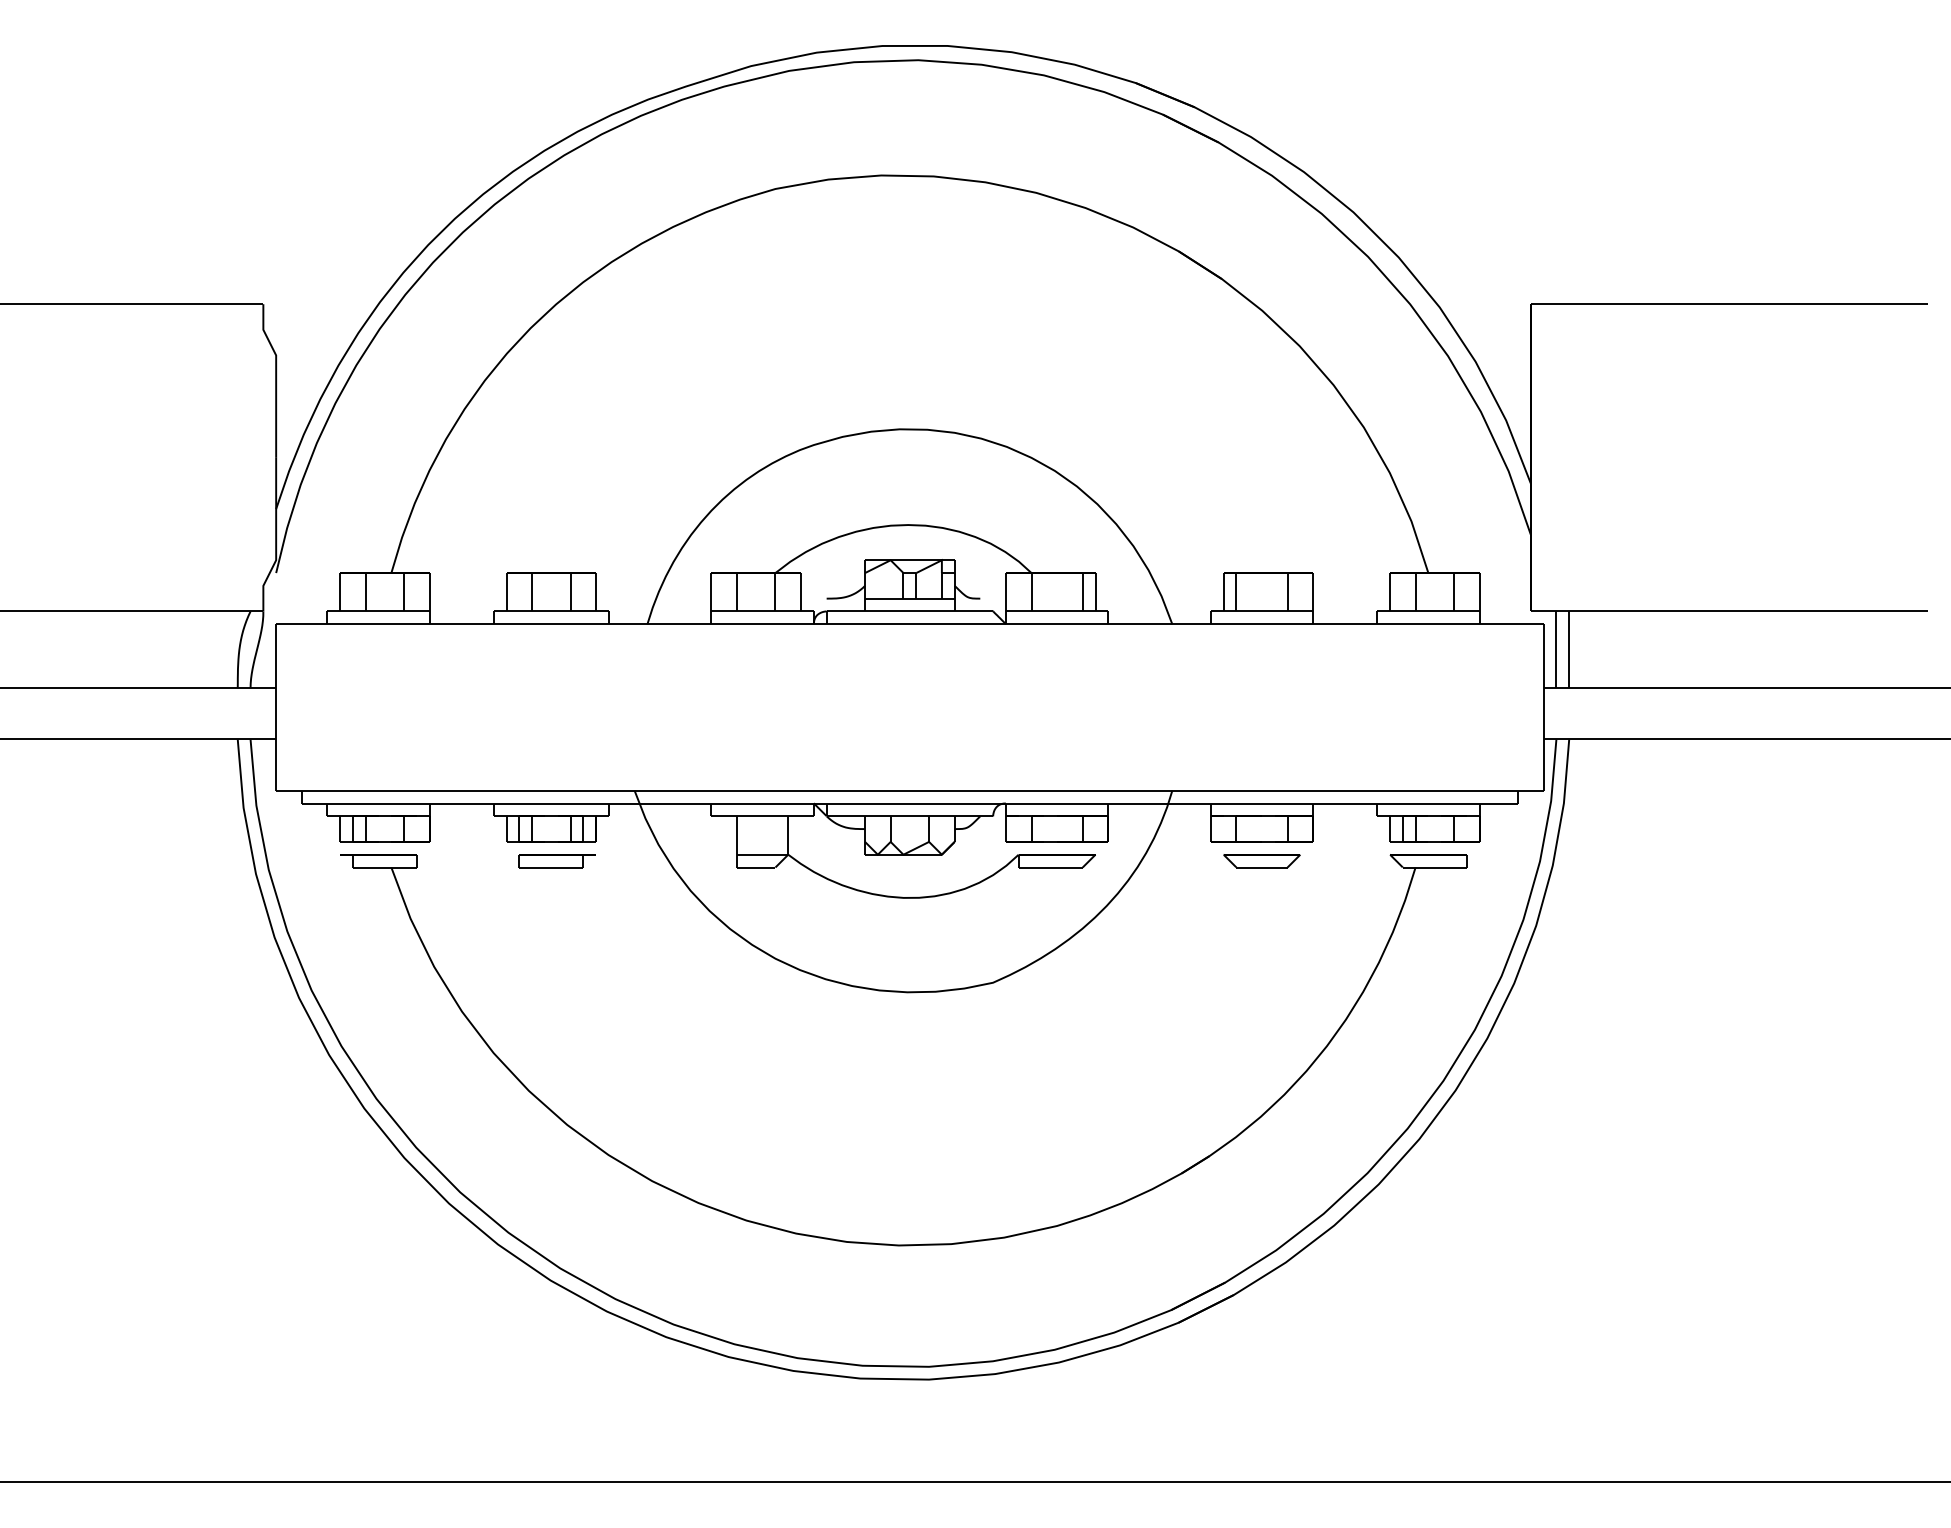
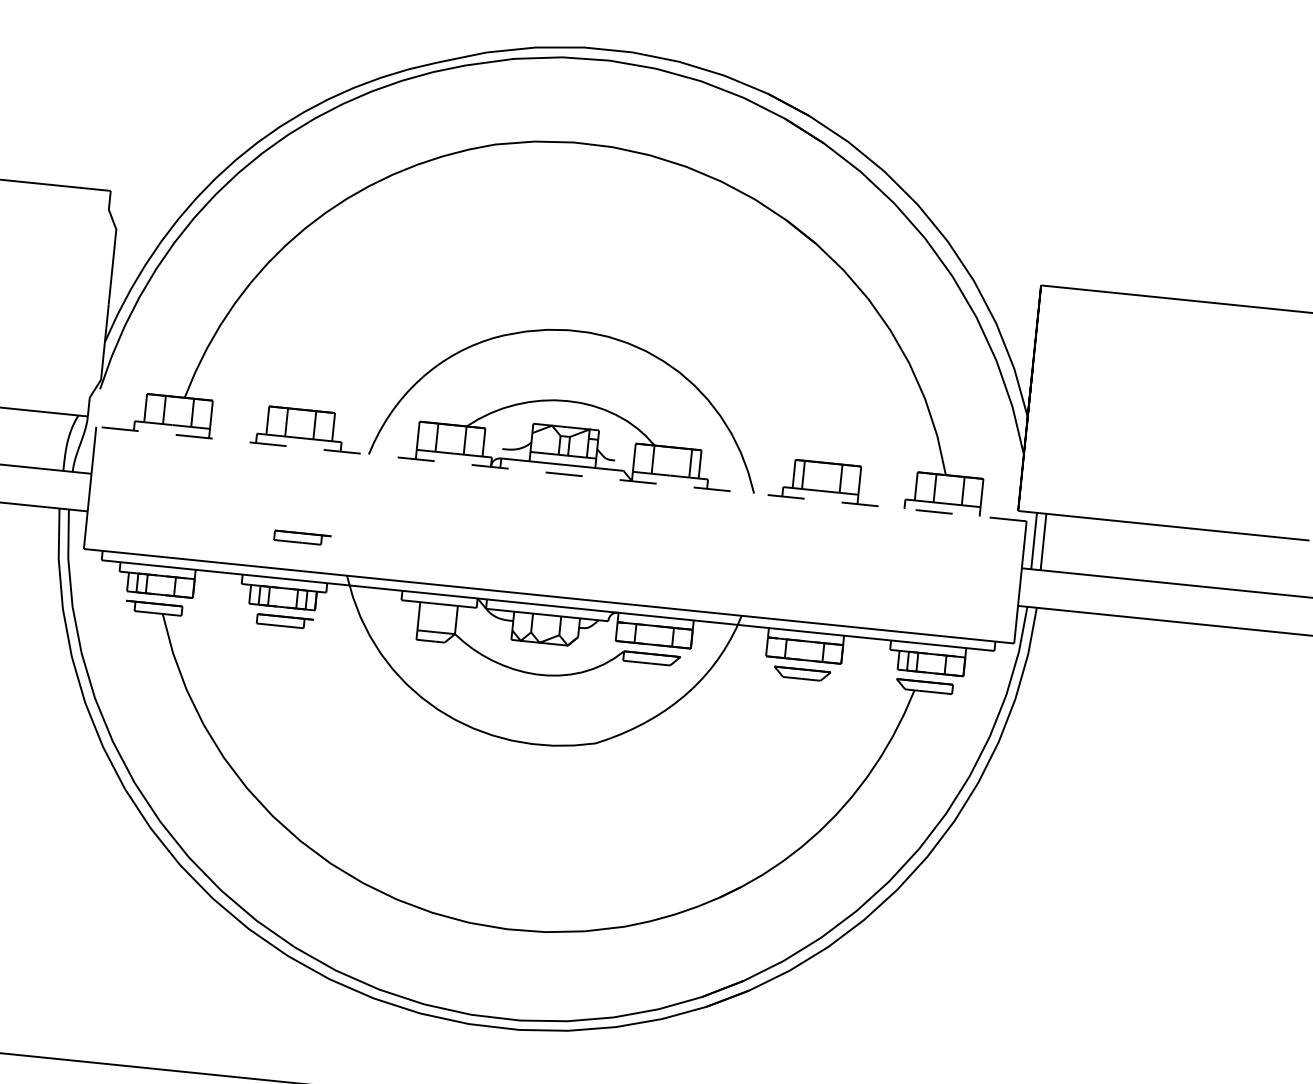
line: (909, 624) -> (561, 474), solid -> dashed
part: (568, 746) -> (301, 538), added

